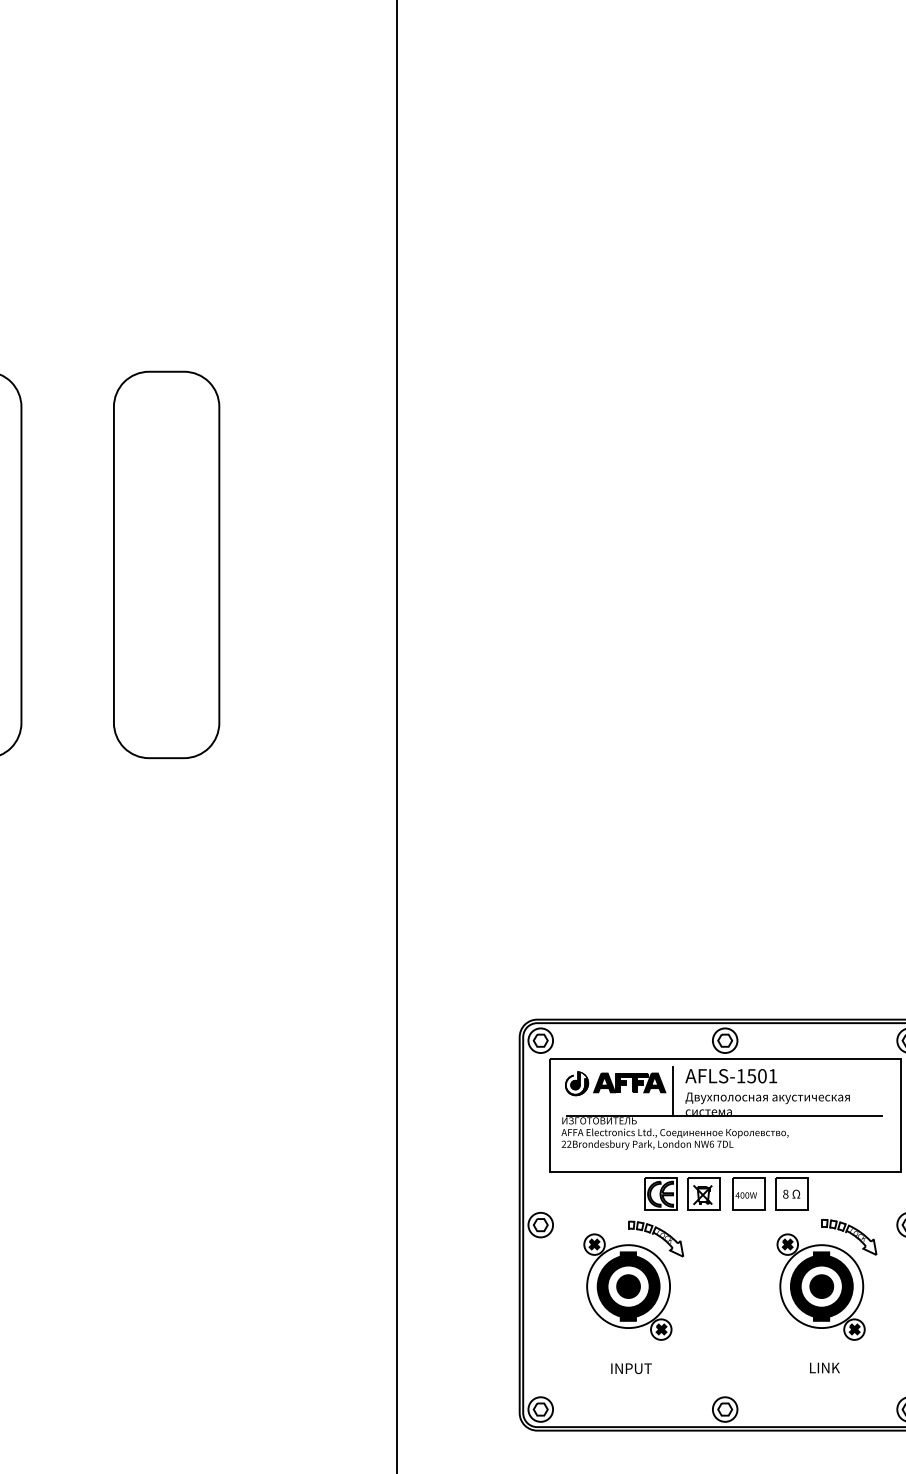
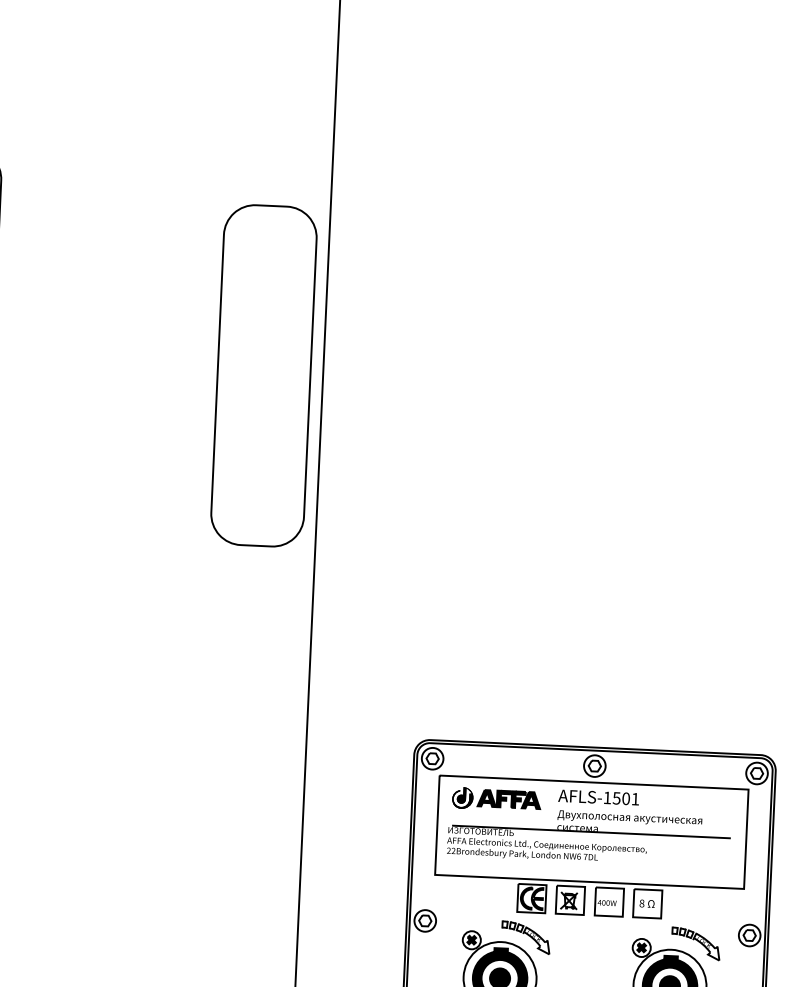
part: (166, 564) -> (263, 375), moved
line: (672, 1090) -> (546, 807), removed

